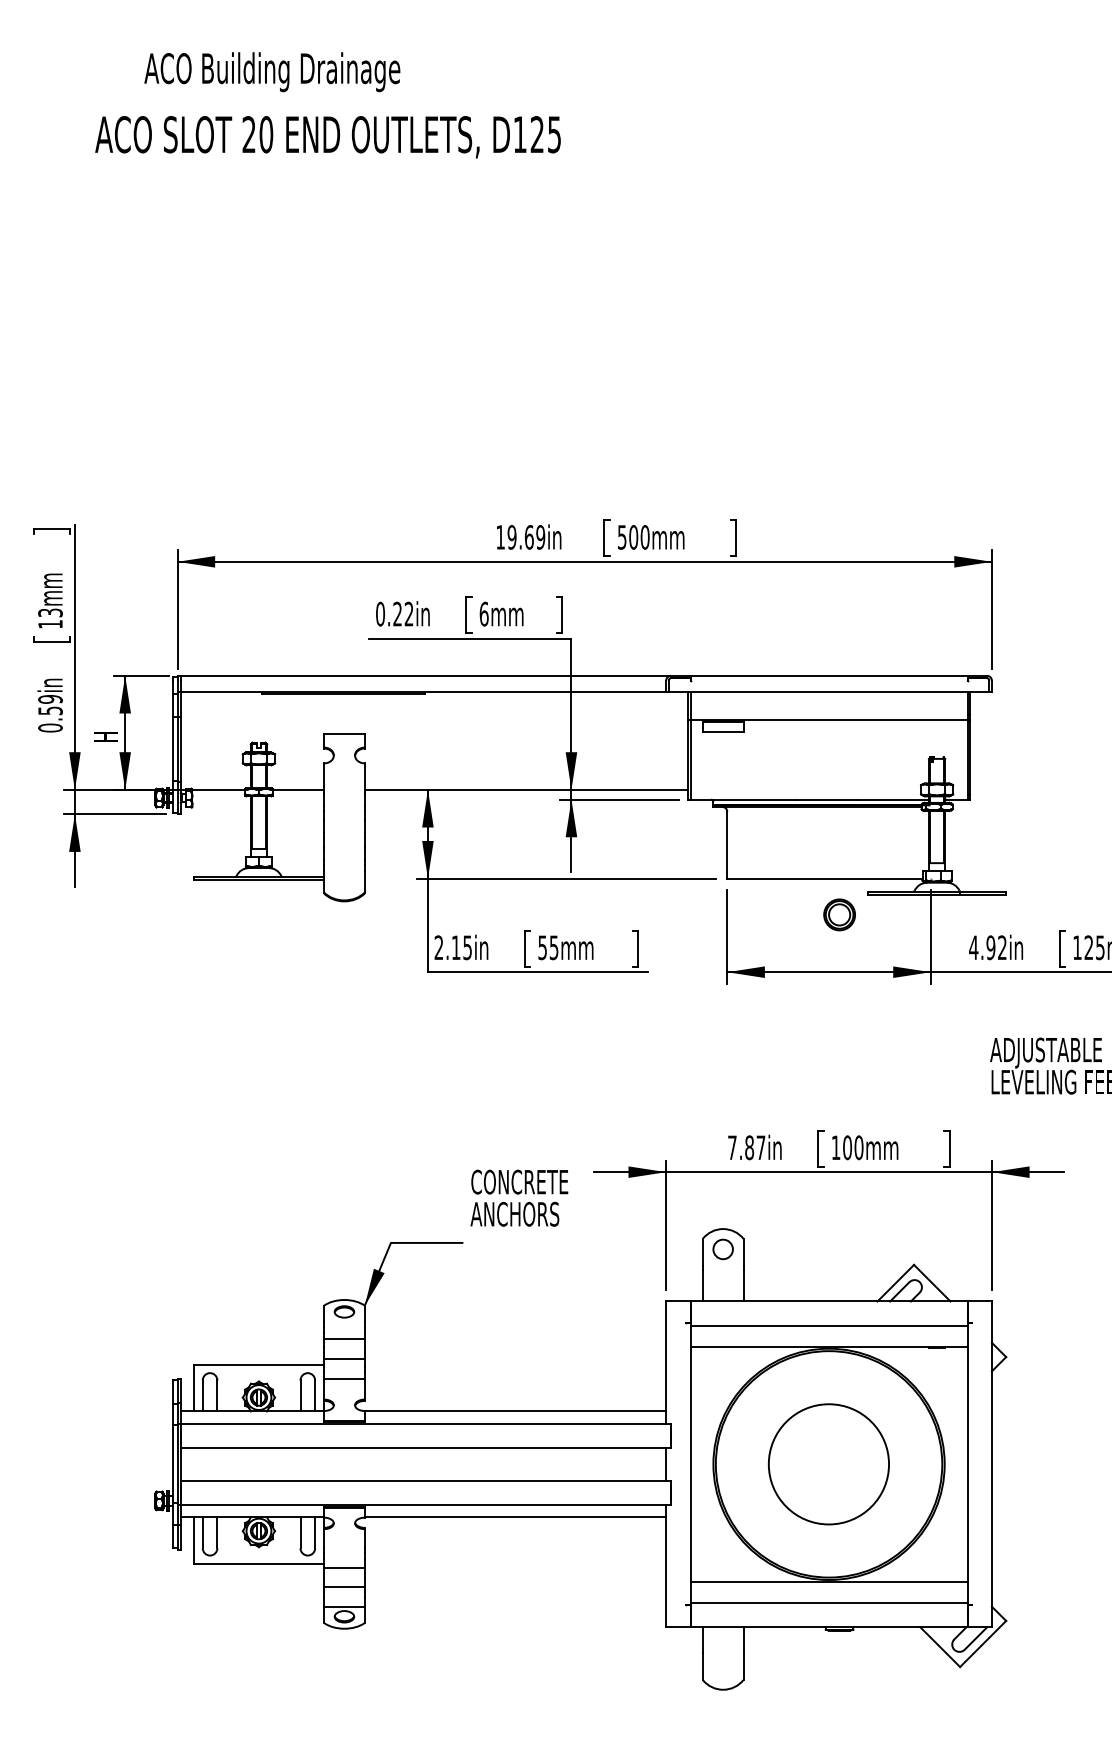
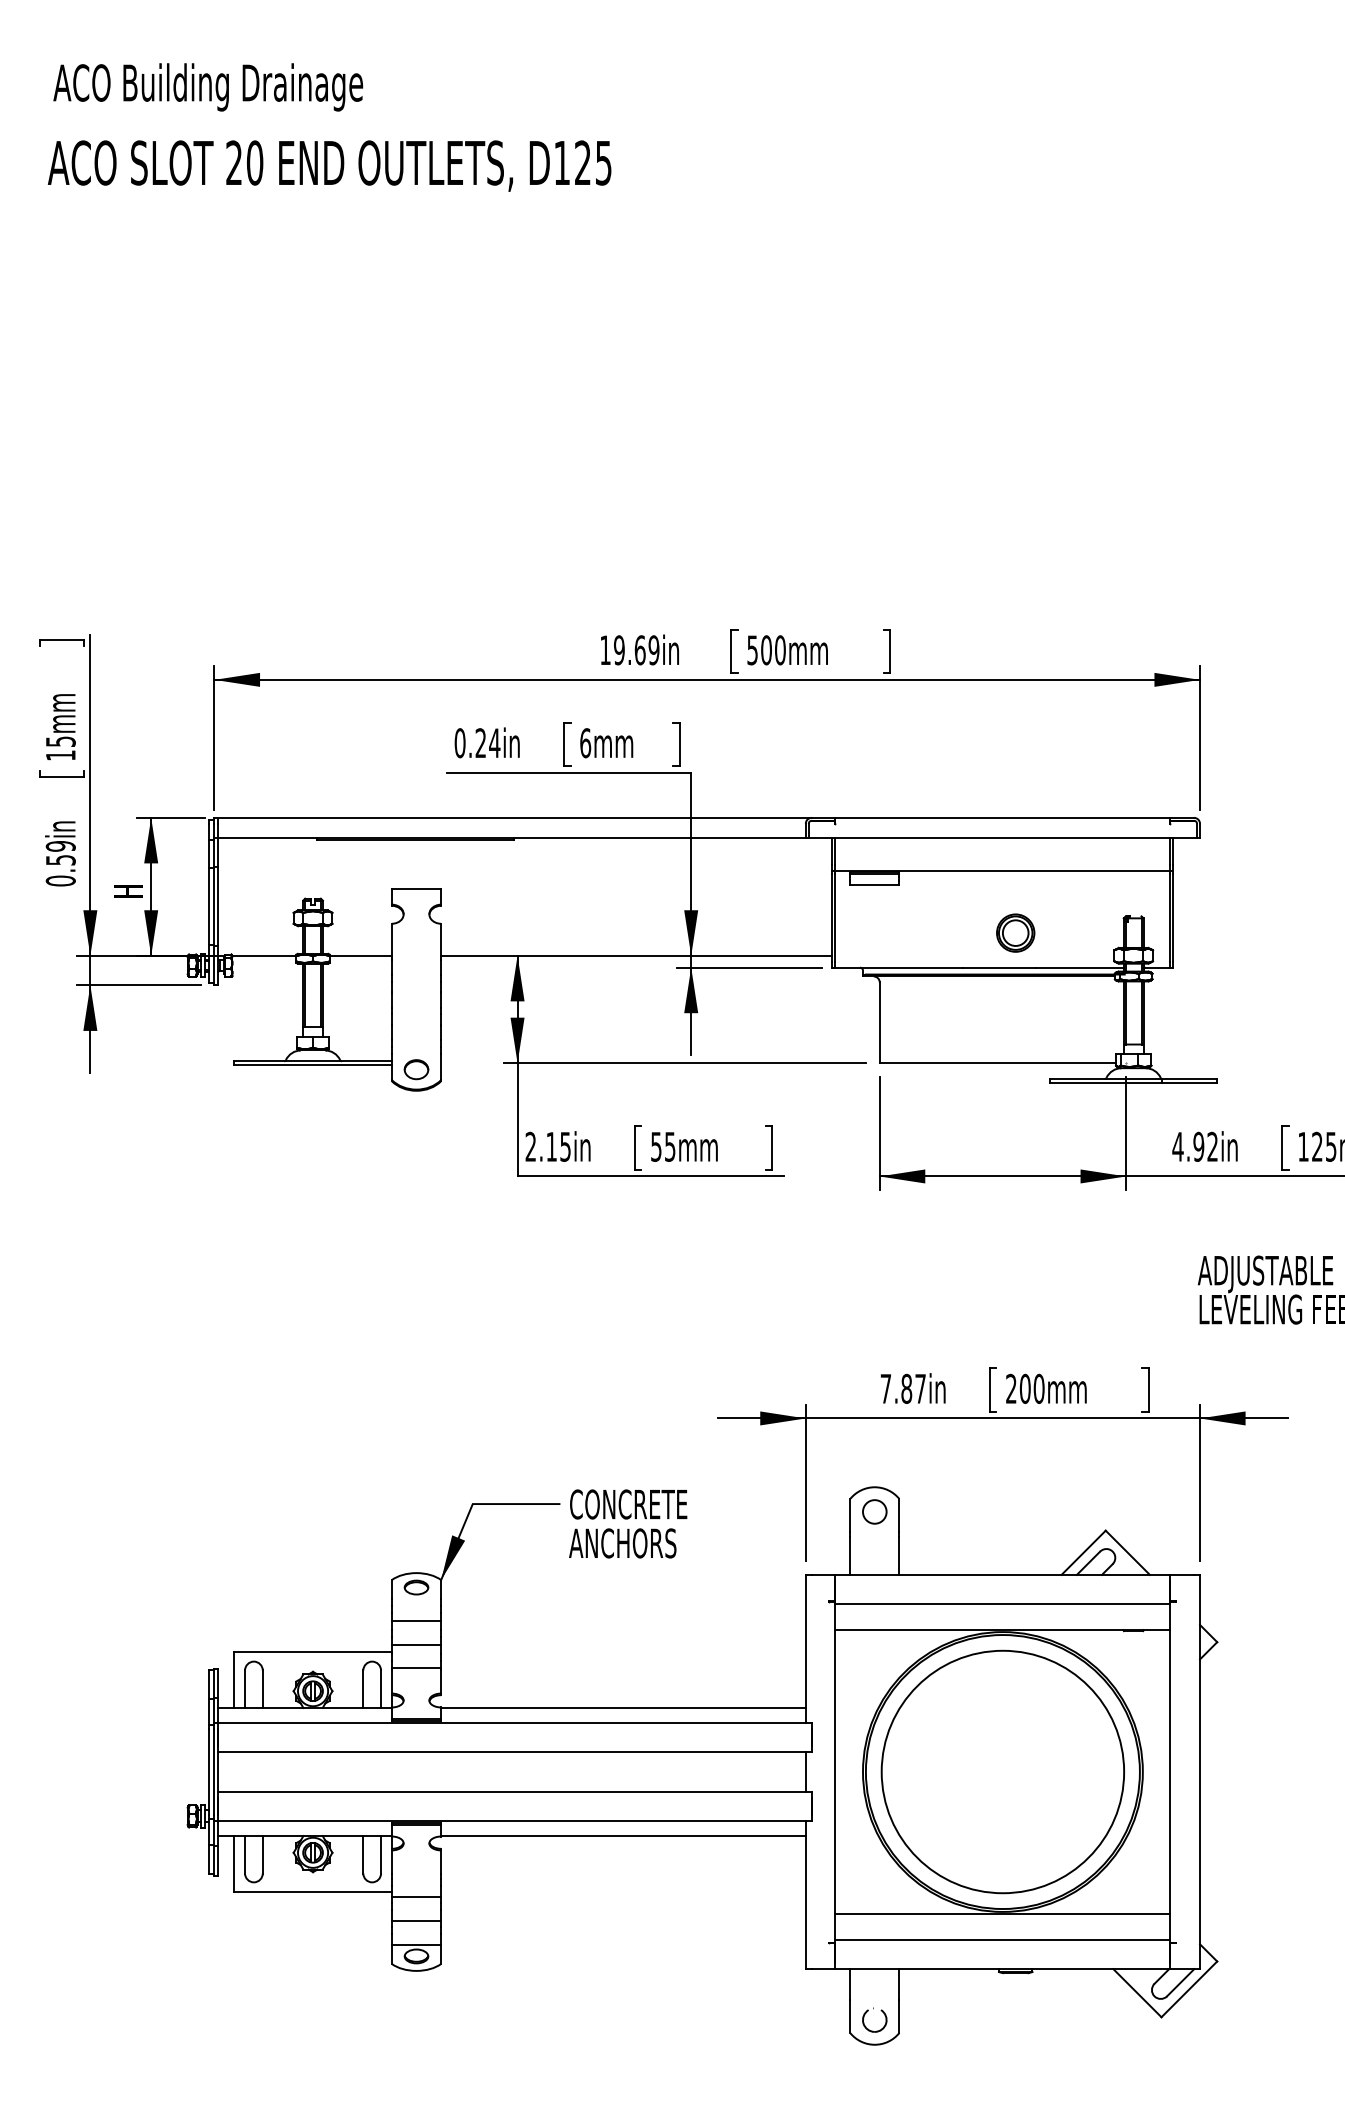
text: (272, 72) -> (208, 87), moved
text: (327, 136) -> (329, 165), moved
text: (50, 612) -> (60, 741), 13mm -> 15mm
text: (408, 613) -> (494, 742), 0.22in -> 0.24in
part: (344, 883) -> (416, 1069), added
part: (839, 914) -> (1015, 932), moved
text: (836, 1147) -> (1011, 1388), 100mm -> 200mm
text: (519, 1197) -> (628, 1523), moved
circle: (828, 1463) -> (1002, 1771), size x1.67
part: (717, 1663) -> (867, 2012), added

